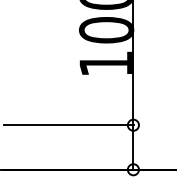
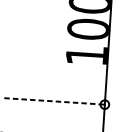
line: (69, 125) -> (55, 101), solid -> dashed

